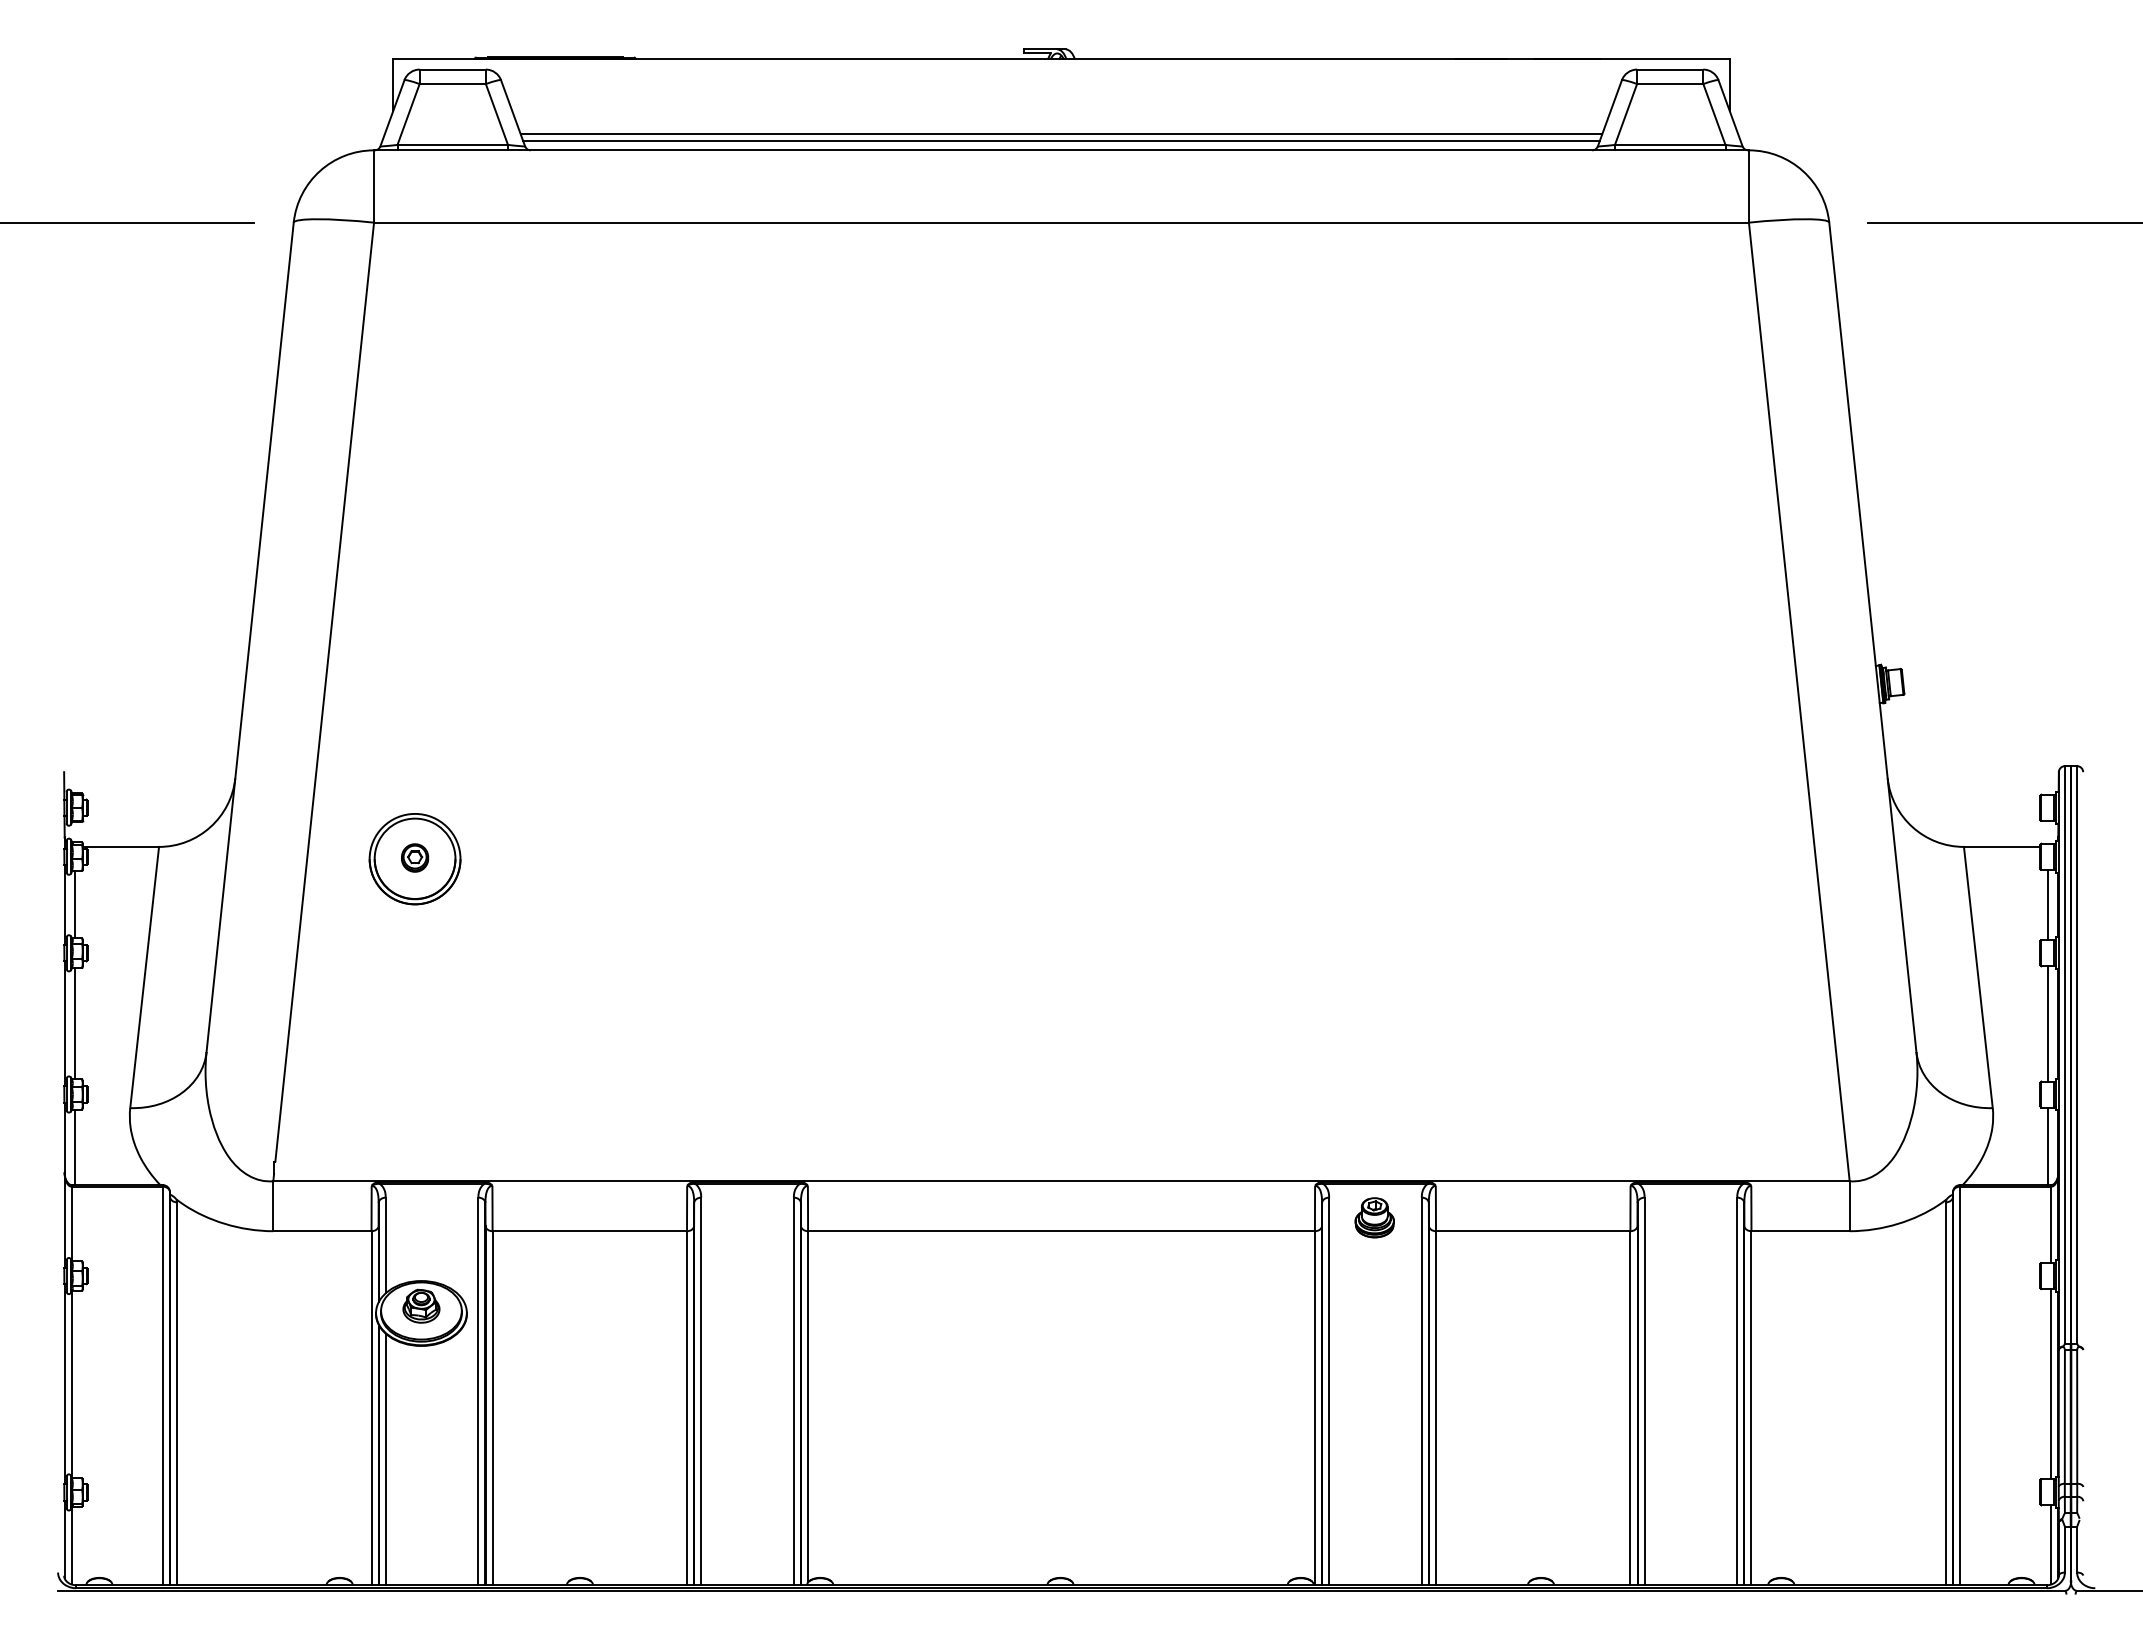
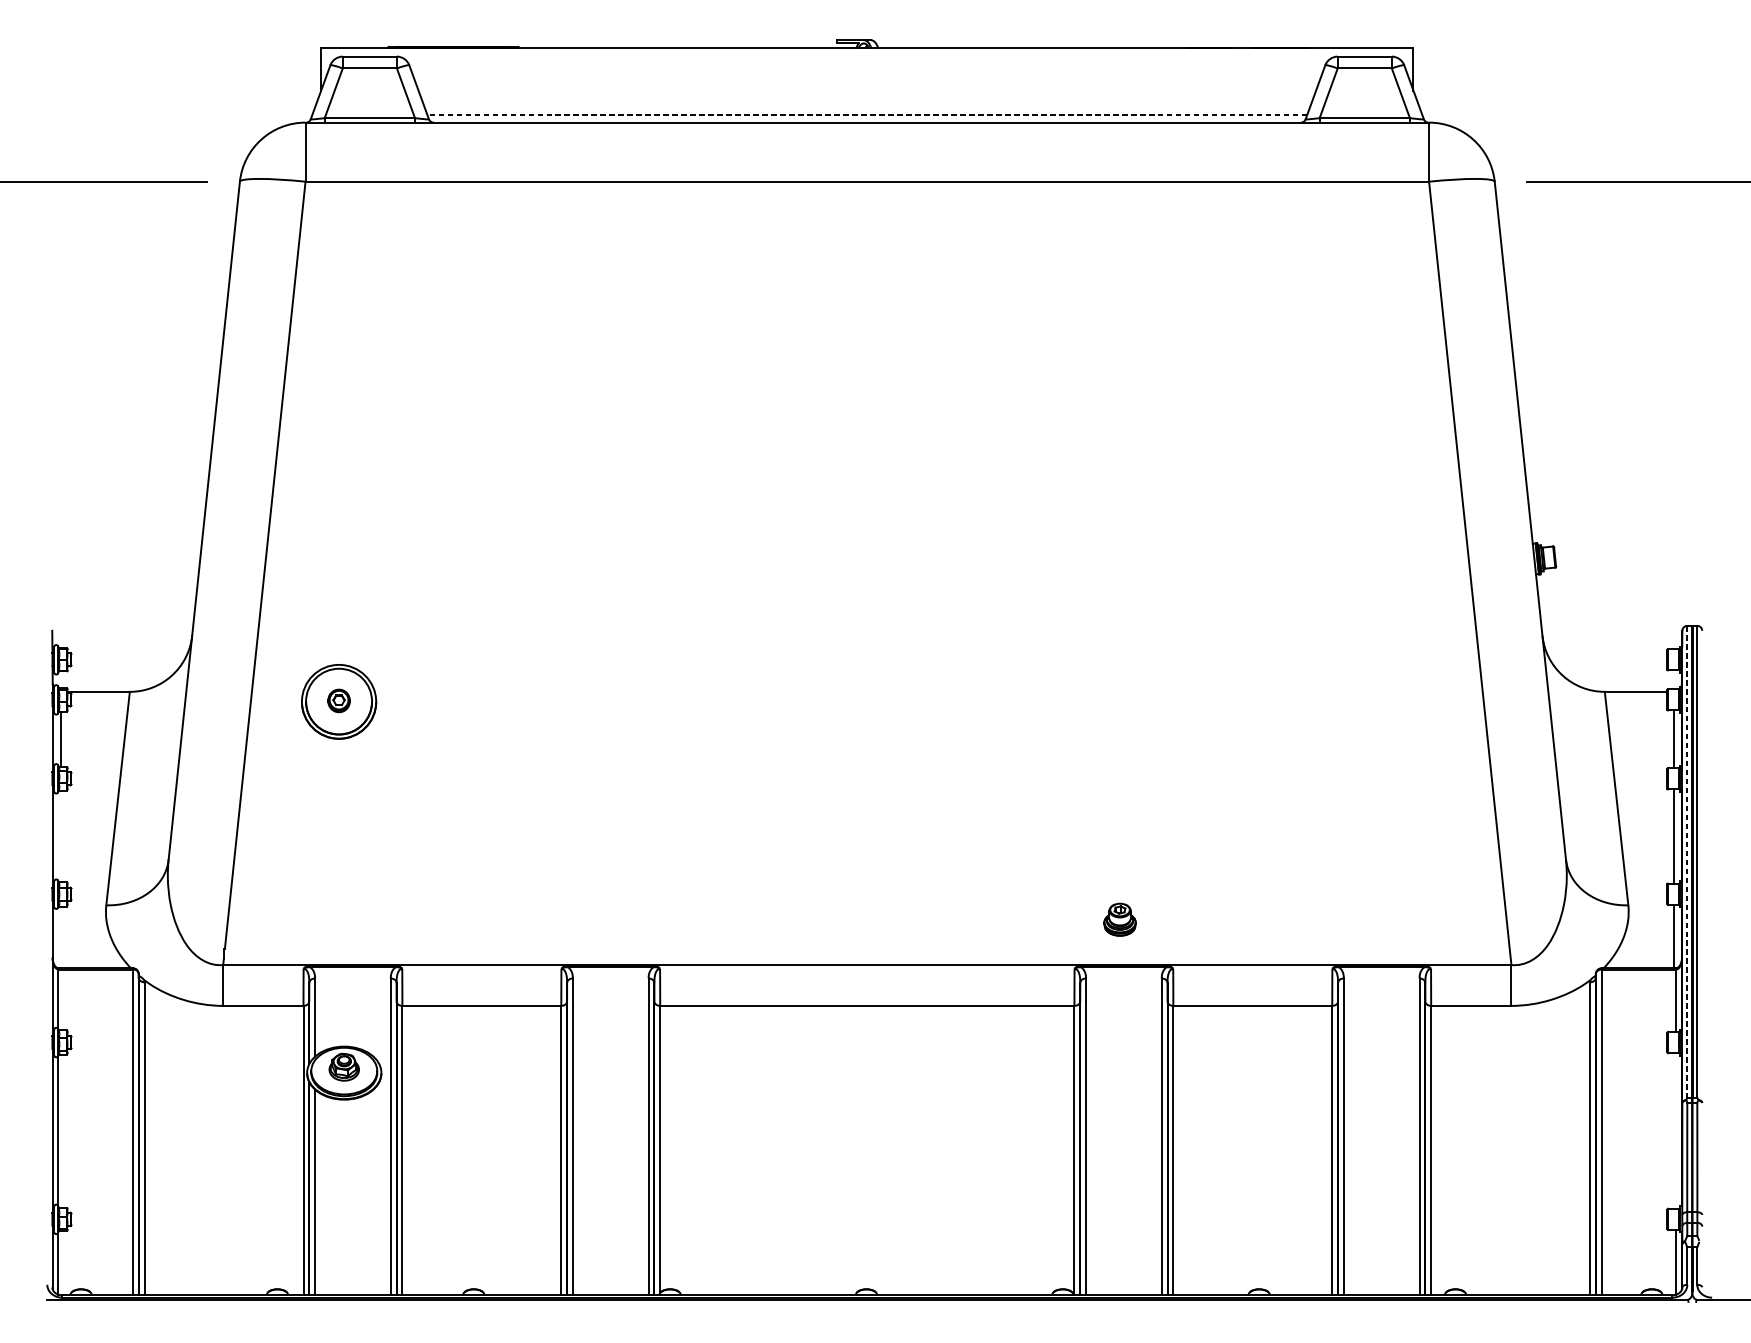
line: (1061, 134) -> (867, 109), removed
line: (1061, 140) -> (867, 114), solid -> dashed
line: (74, 1023) -> (60, 836), removed
line: (2064, 1054) -> (1686, 861), solid -> dashed
line: (74, 1147) -> (60, 937), removed
part: (1374, 1217) -> (1119, 919), moved
line: (2051, 1384) -> (1676, 1131), removed

